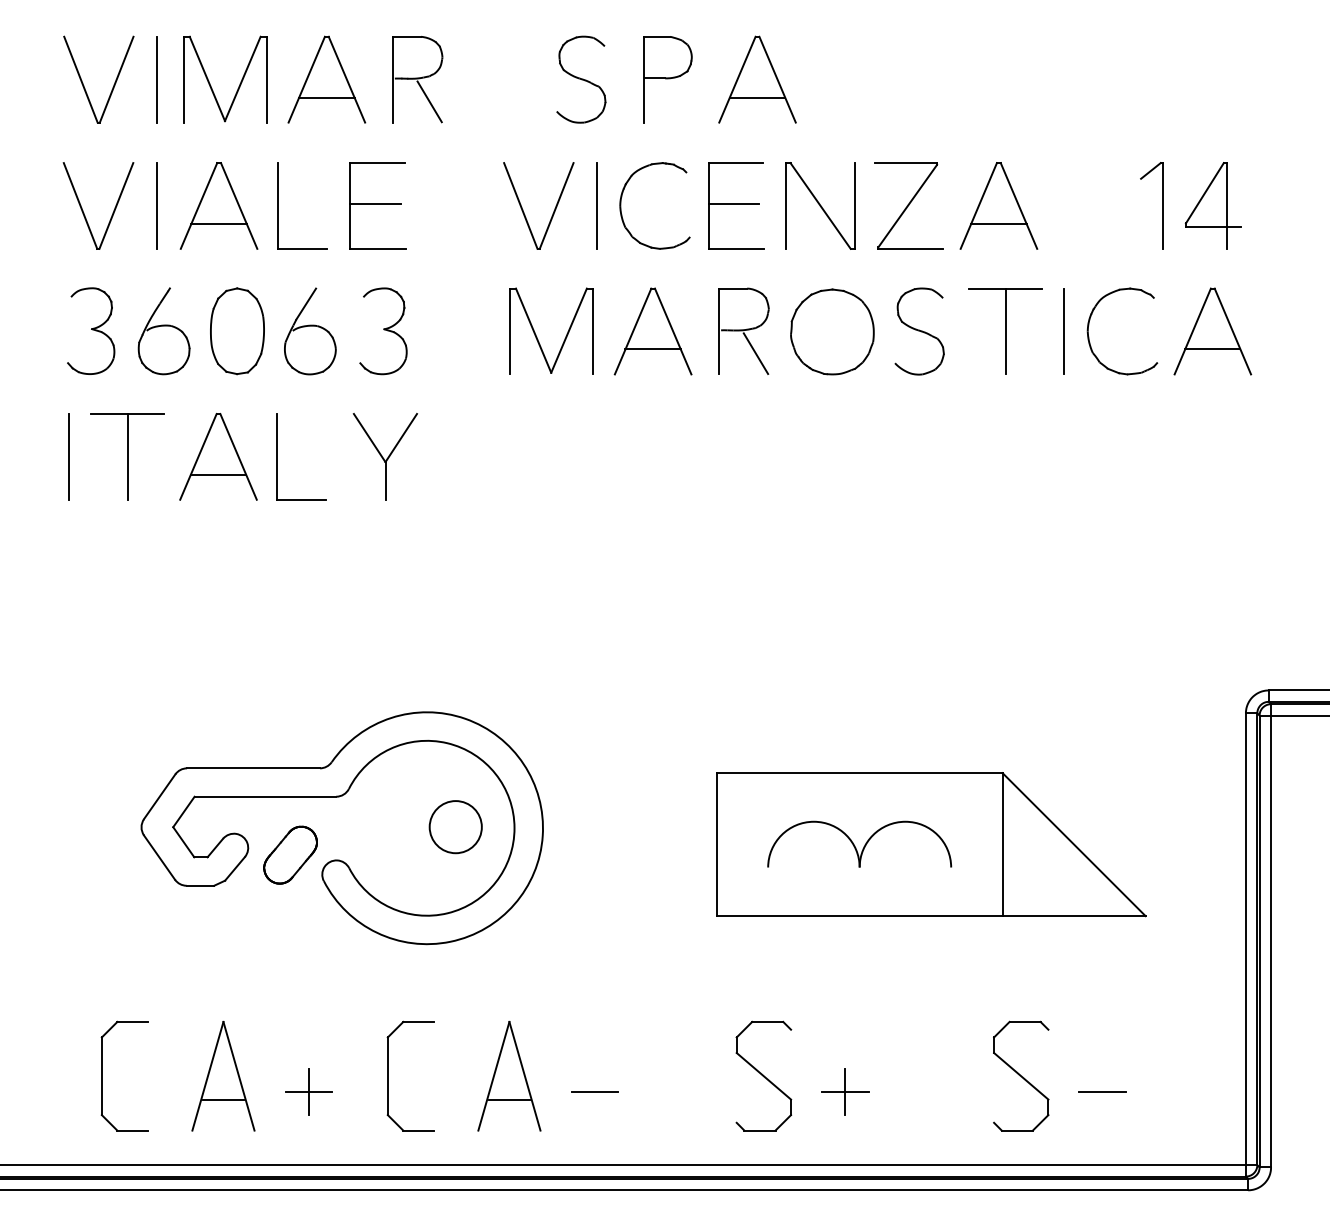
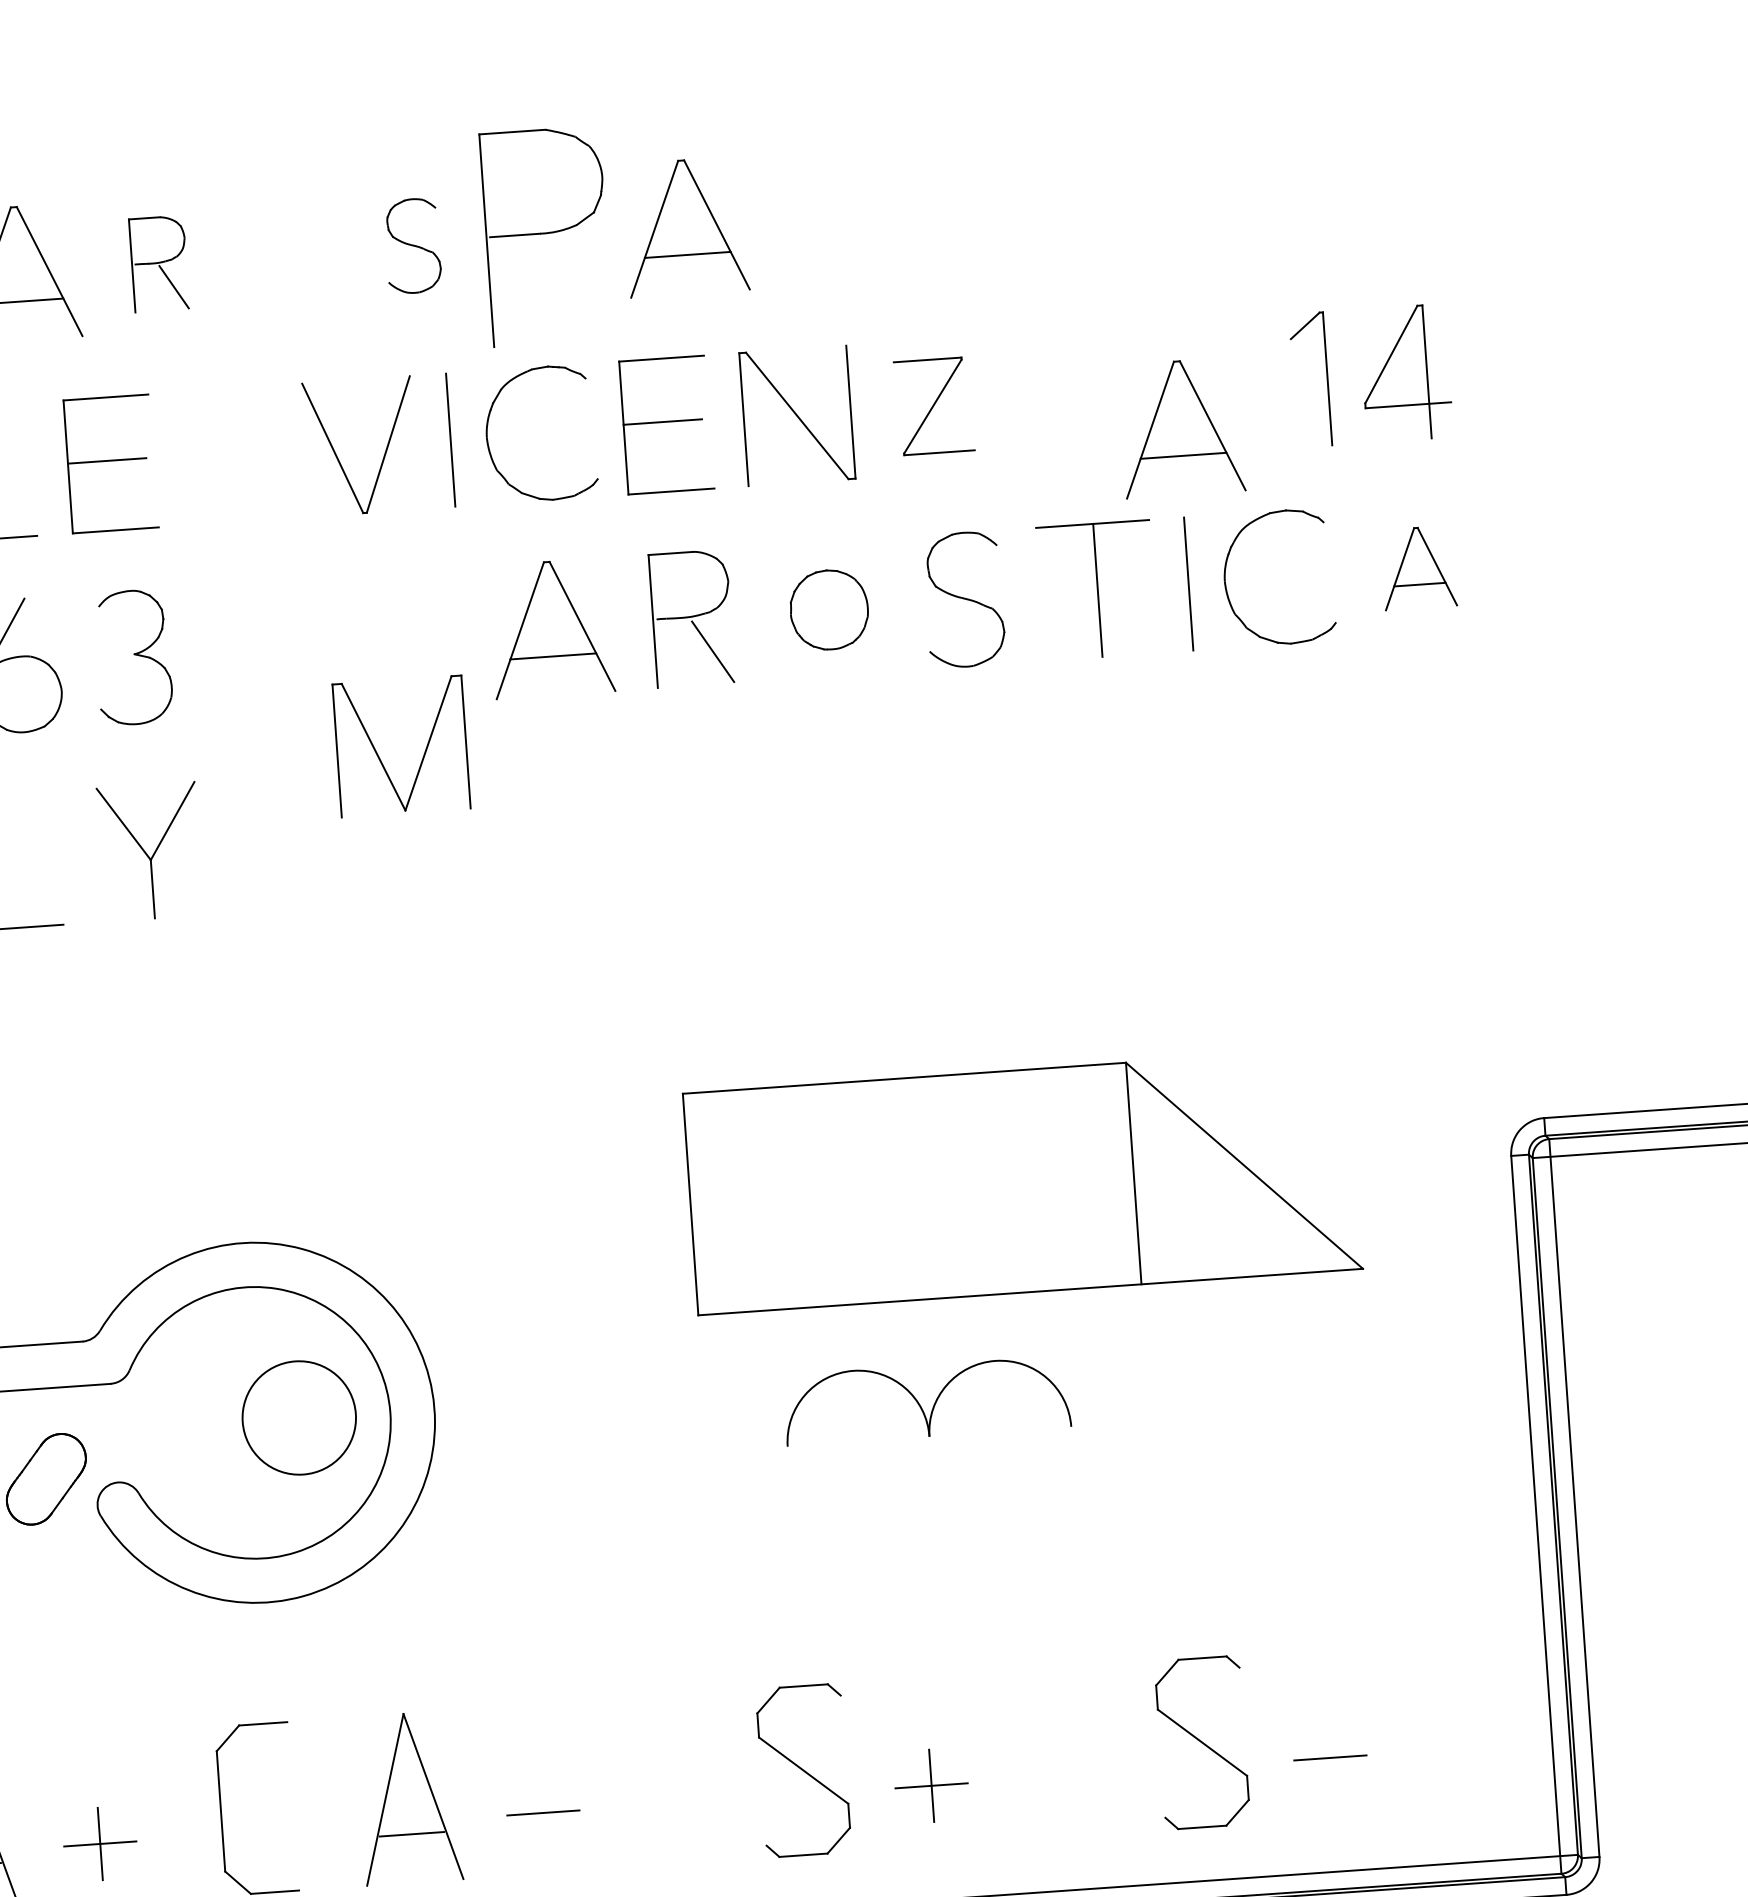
part: (417, 79) -> (158, 263), size x0.7
part: (581, 79) -> (413, 245), size x0.7
part: (667, 79) -> (546, 236), size x1.6
part: (908, 205) -> (933, 405), size x0.7
part: (998, 205) -> (1180, 427), moved
part: (832, 331) -> (829, 609), size x0.6
part: (1212, 331) -> (1418, 567), size x0.6
part: (565, 336) -> (423, 752), moved
circle: (455, 827) -> (298, 1418), size x1.4
part: (931, 844) -> (1023, 1181), moved

